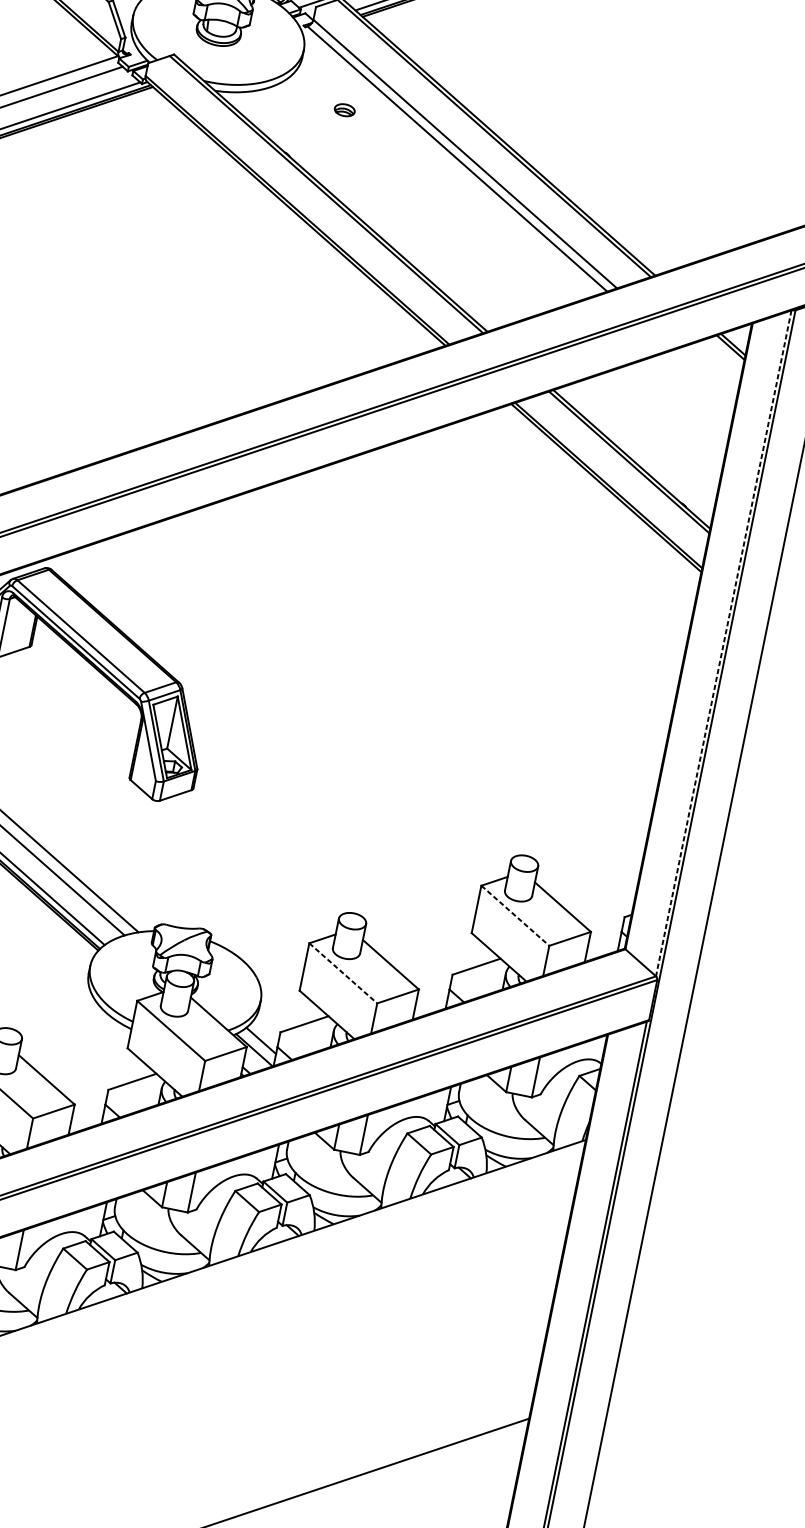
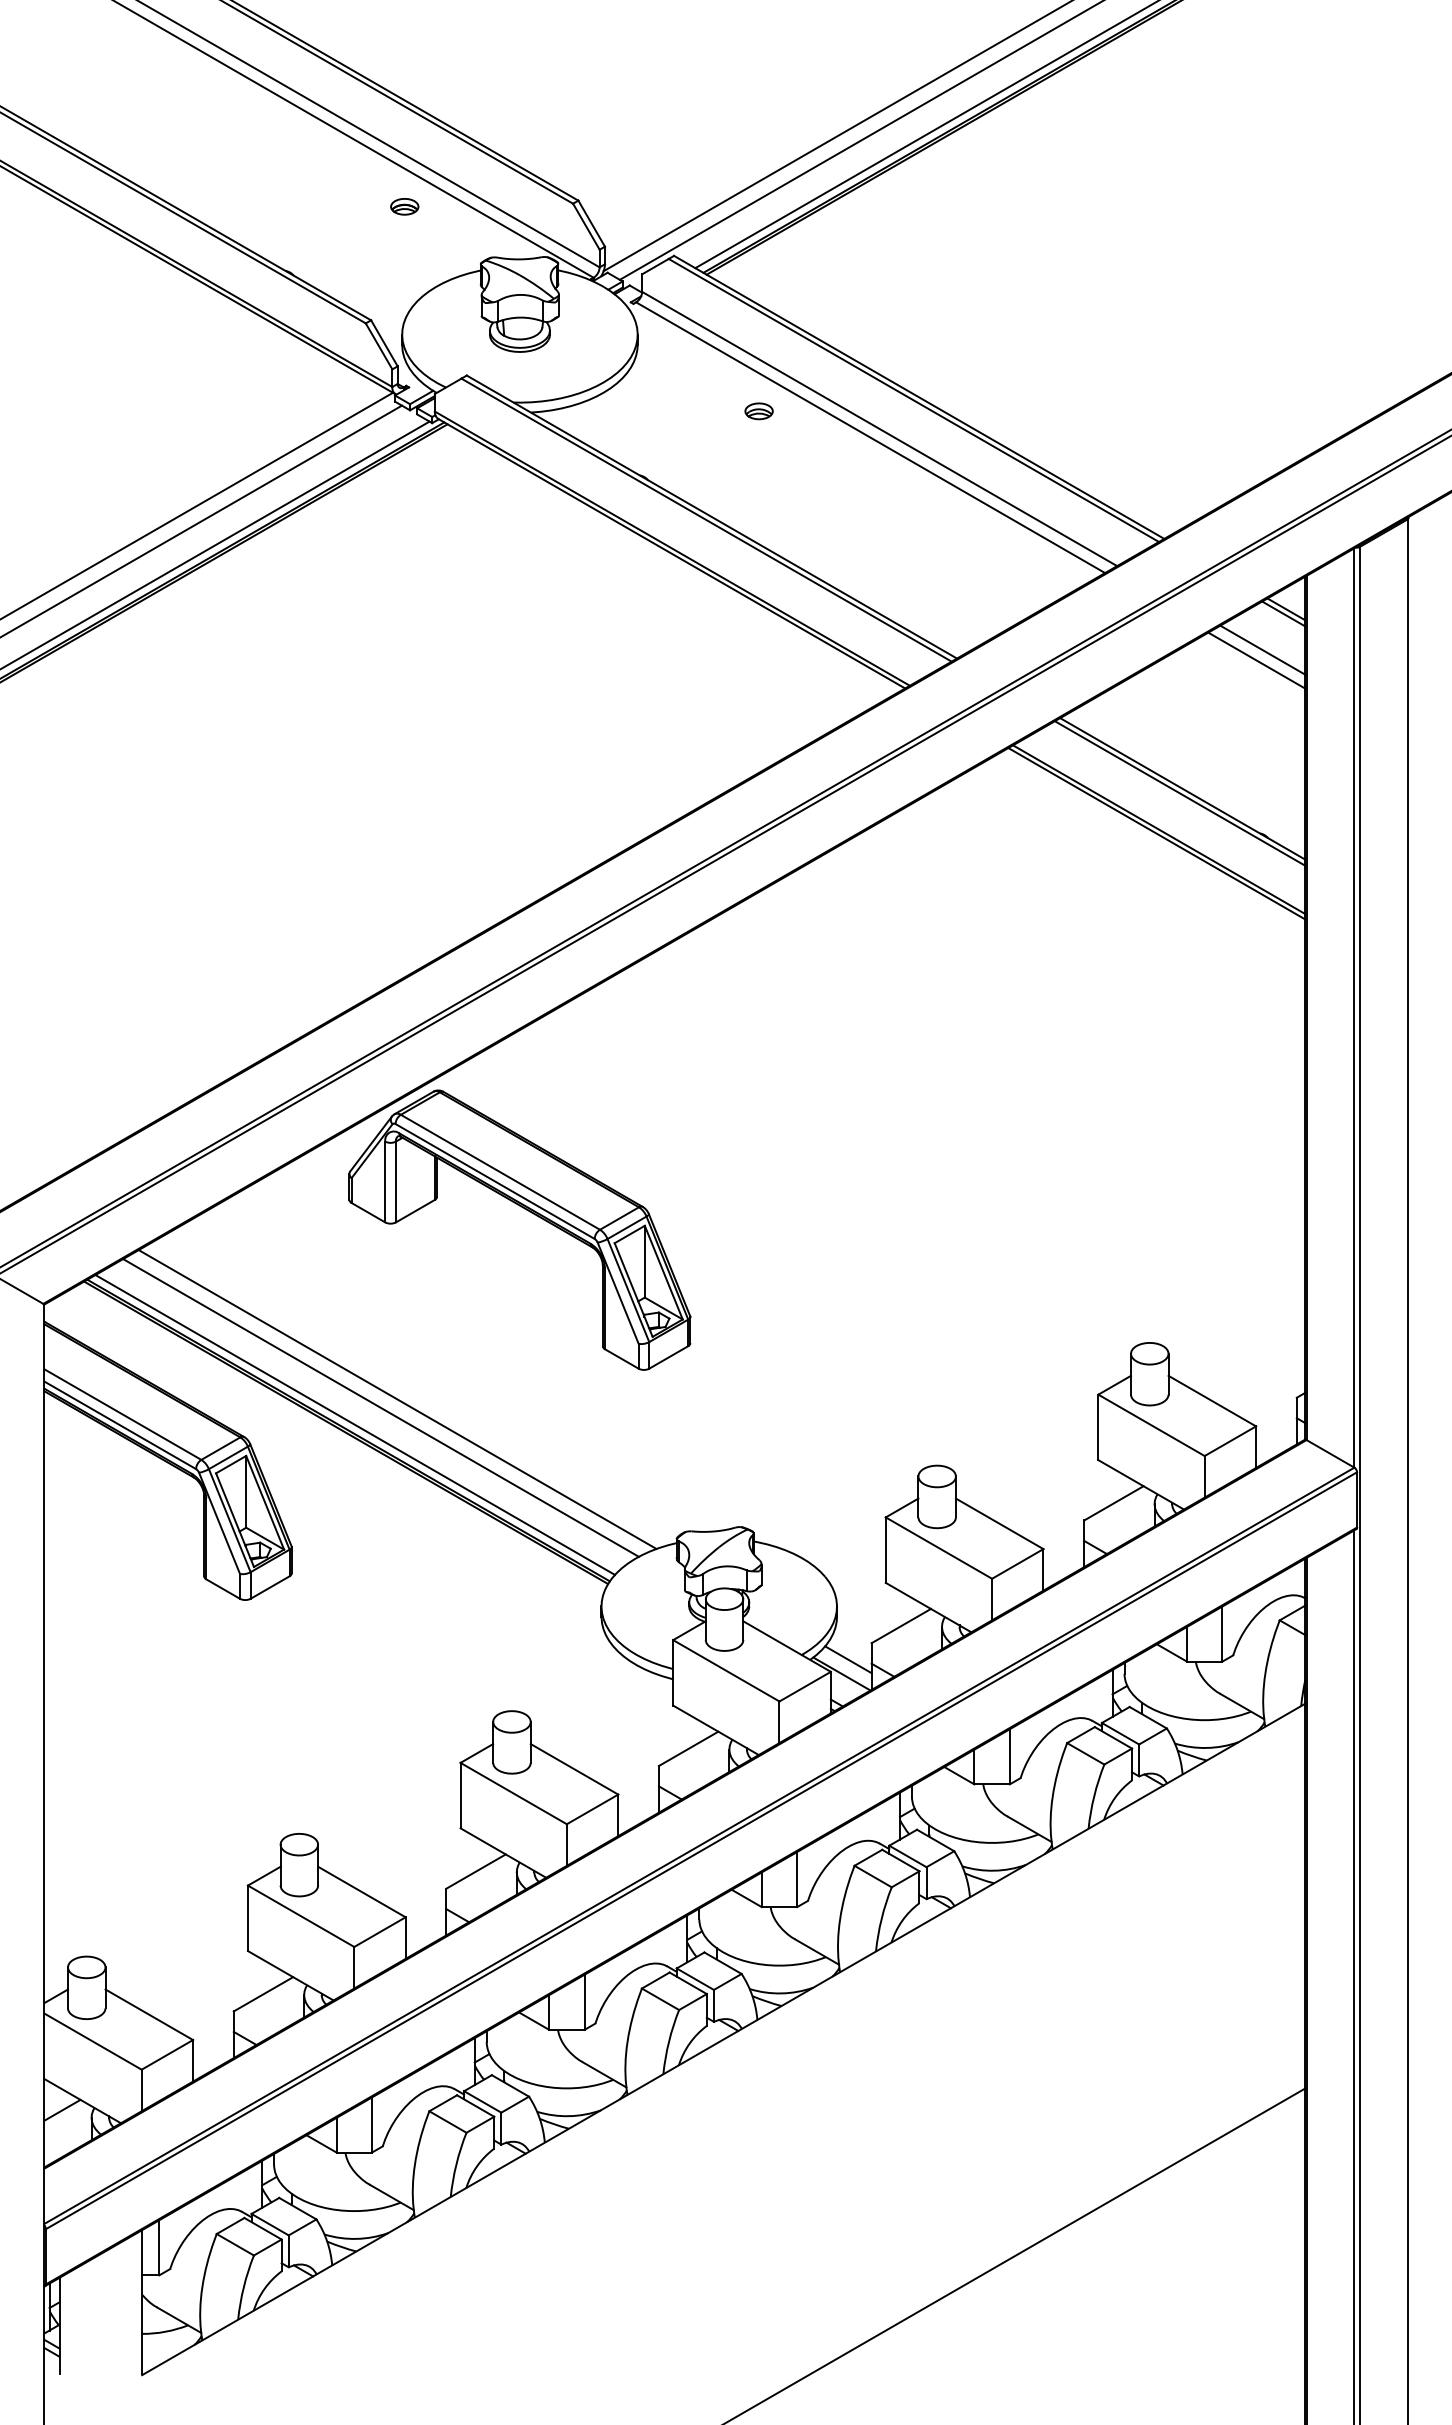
part: (344, 110) -> (758, 411), moved
line: (710, 370) -> (1262, 649), added
line: (704, 377) -> (1256, 660), added
line: (723, 643) -> (1354, 1007), dashed -> solid
line: (515, 915) -> (1151, 1425), dashed -> solid
line: (343, 973) -> (939, 1548), dashed -> solid

